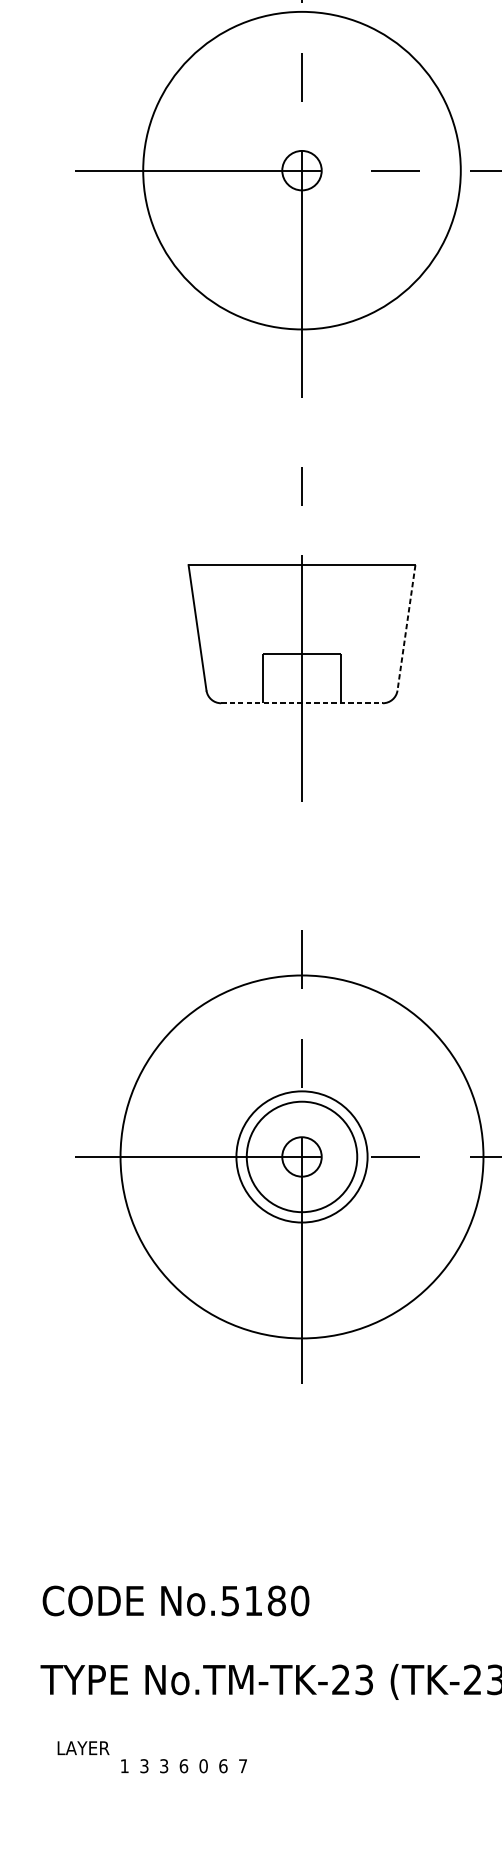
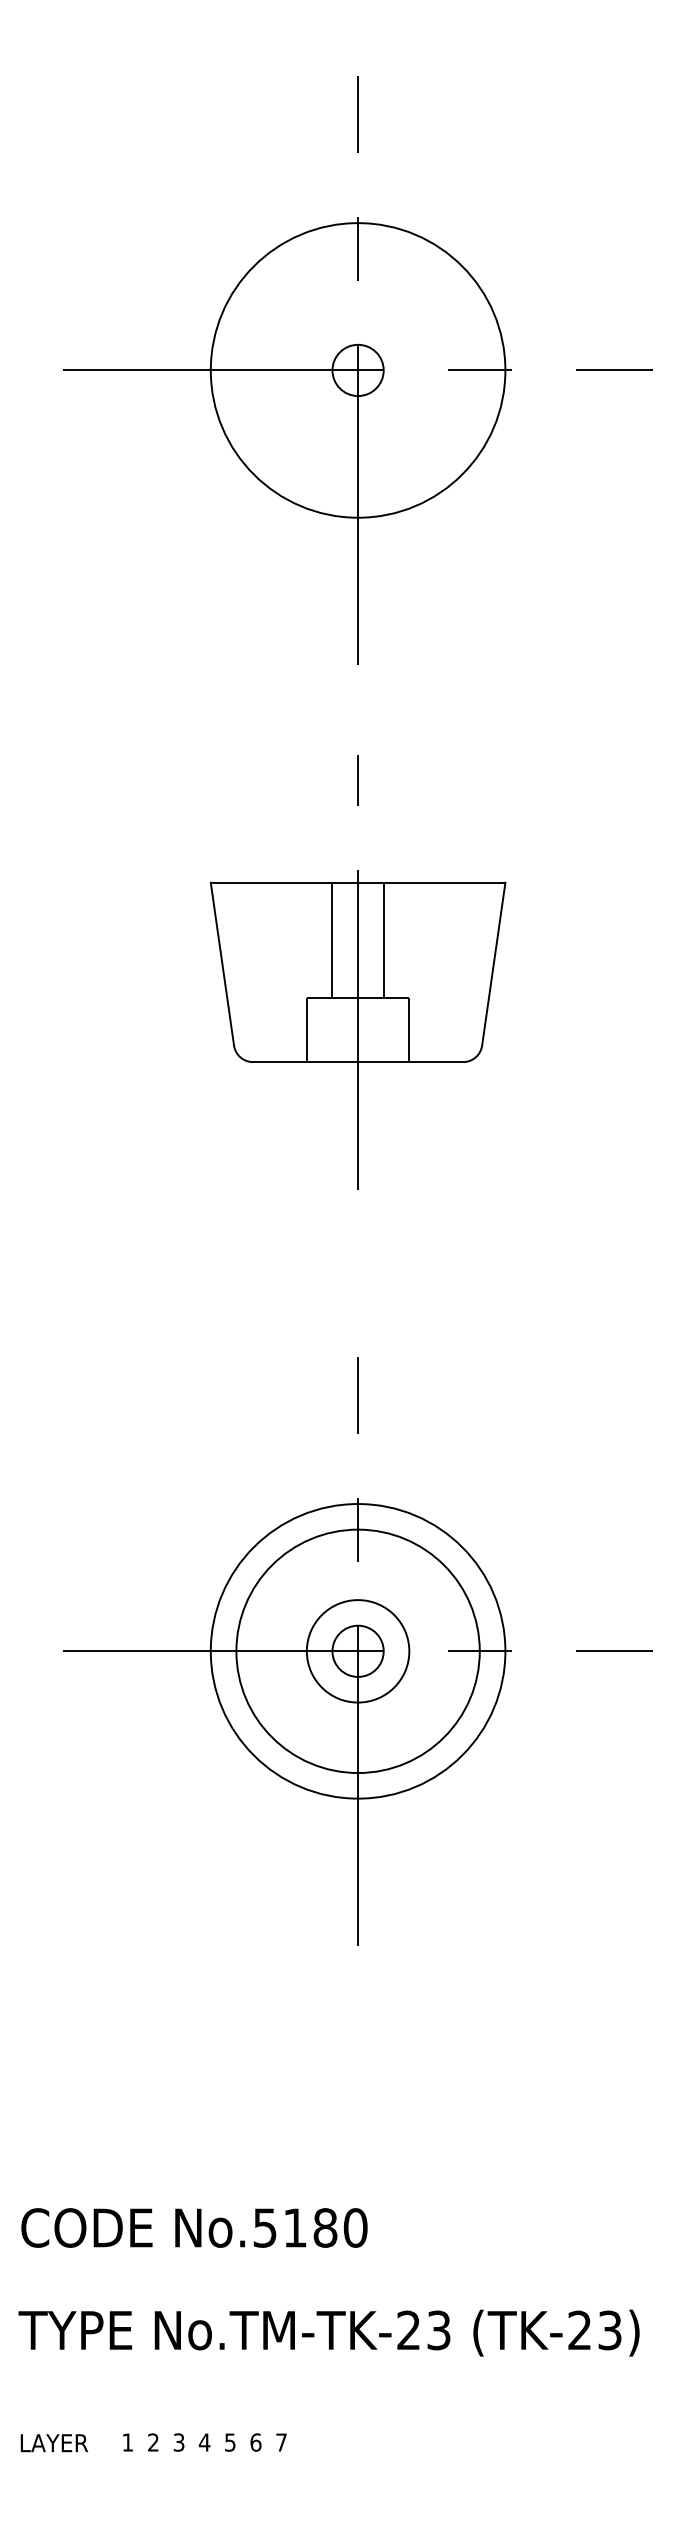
circle: (301, 170) -> (357, 370), size x0.71
line: (282, 609) -> (332, 940), added
line: (321, 609) -> (383, 940), added
line: (406, 628) -> (493, 964), dashed -> solid
line: (302, 703) -> (358, 1062), dashed -> solid
circle: (301, 1157) -> (357, 1651), size x0.62
circle: (301, 1157) -> (357, 1651), size x0.71
circle: (301, 1157) -> (357, 1651), size x1.43
text: (82, 1748) -> (53, 2443), moved
text: (144, 1766) -> (153, 2442), 3 -> 2
text: (183, 1766) -> (204, 2442), 6 -> 4
text: (202, 1766) -> (229, 2442), 0 -> 5

